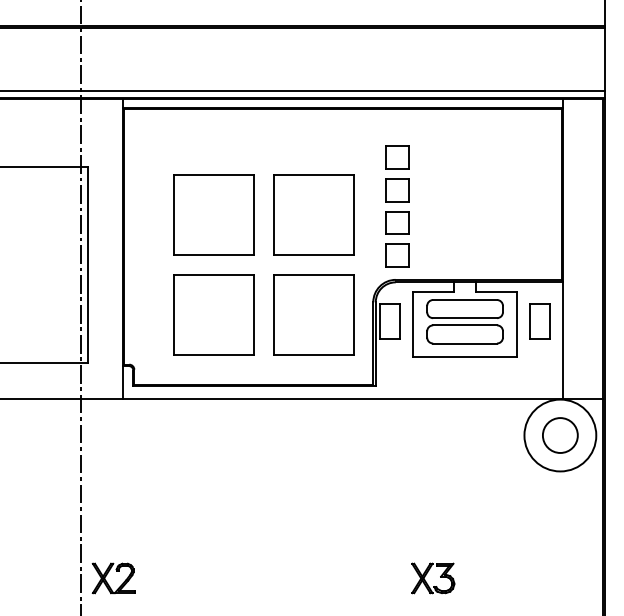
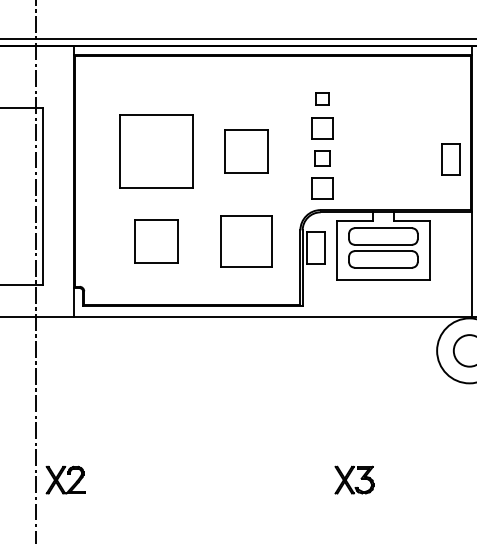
part: (397, 157) -> (322, 99), size x0.6
part: (313, 214) -> (246, 150), size x0.6
part: (397, 222) -> (322, 158), size x0.7
part: (213, 314) -> (155, 241), size x0.6
part: (313, 314) -> (246, 241), size x0.7
part: (539, 321) -> (450, 159), moved

